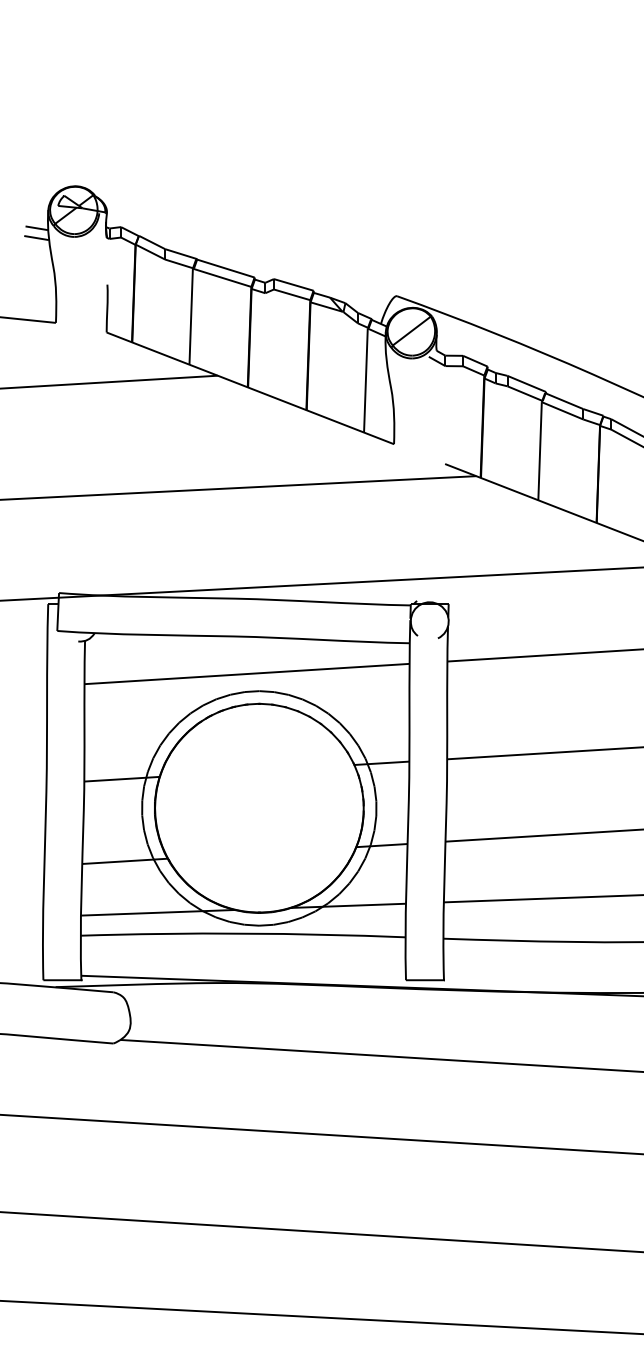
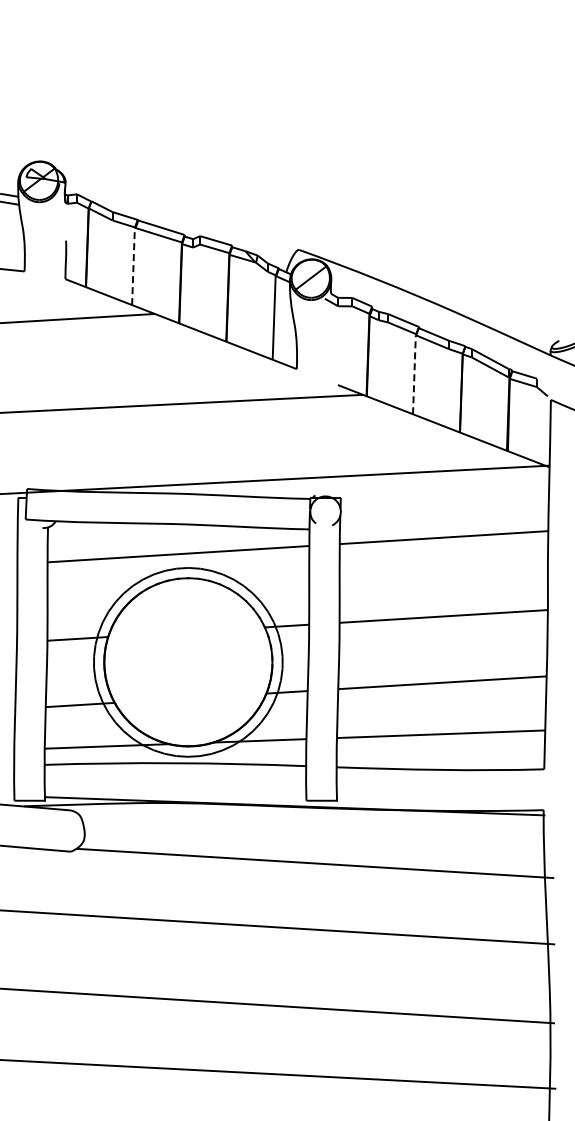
line: (191, 316) -> (133, 266), solid -> dashed
line: (540, 450) -> (414, 374), solid -> dashed

